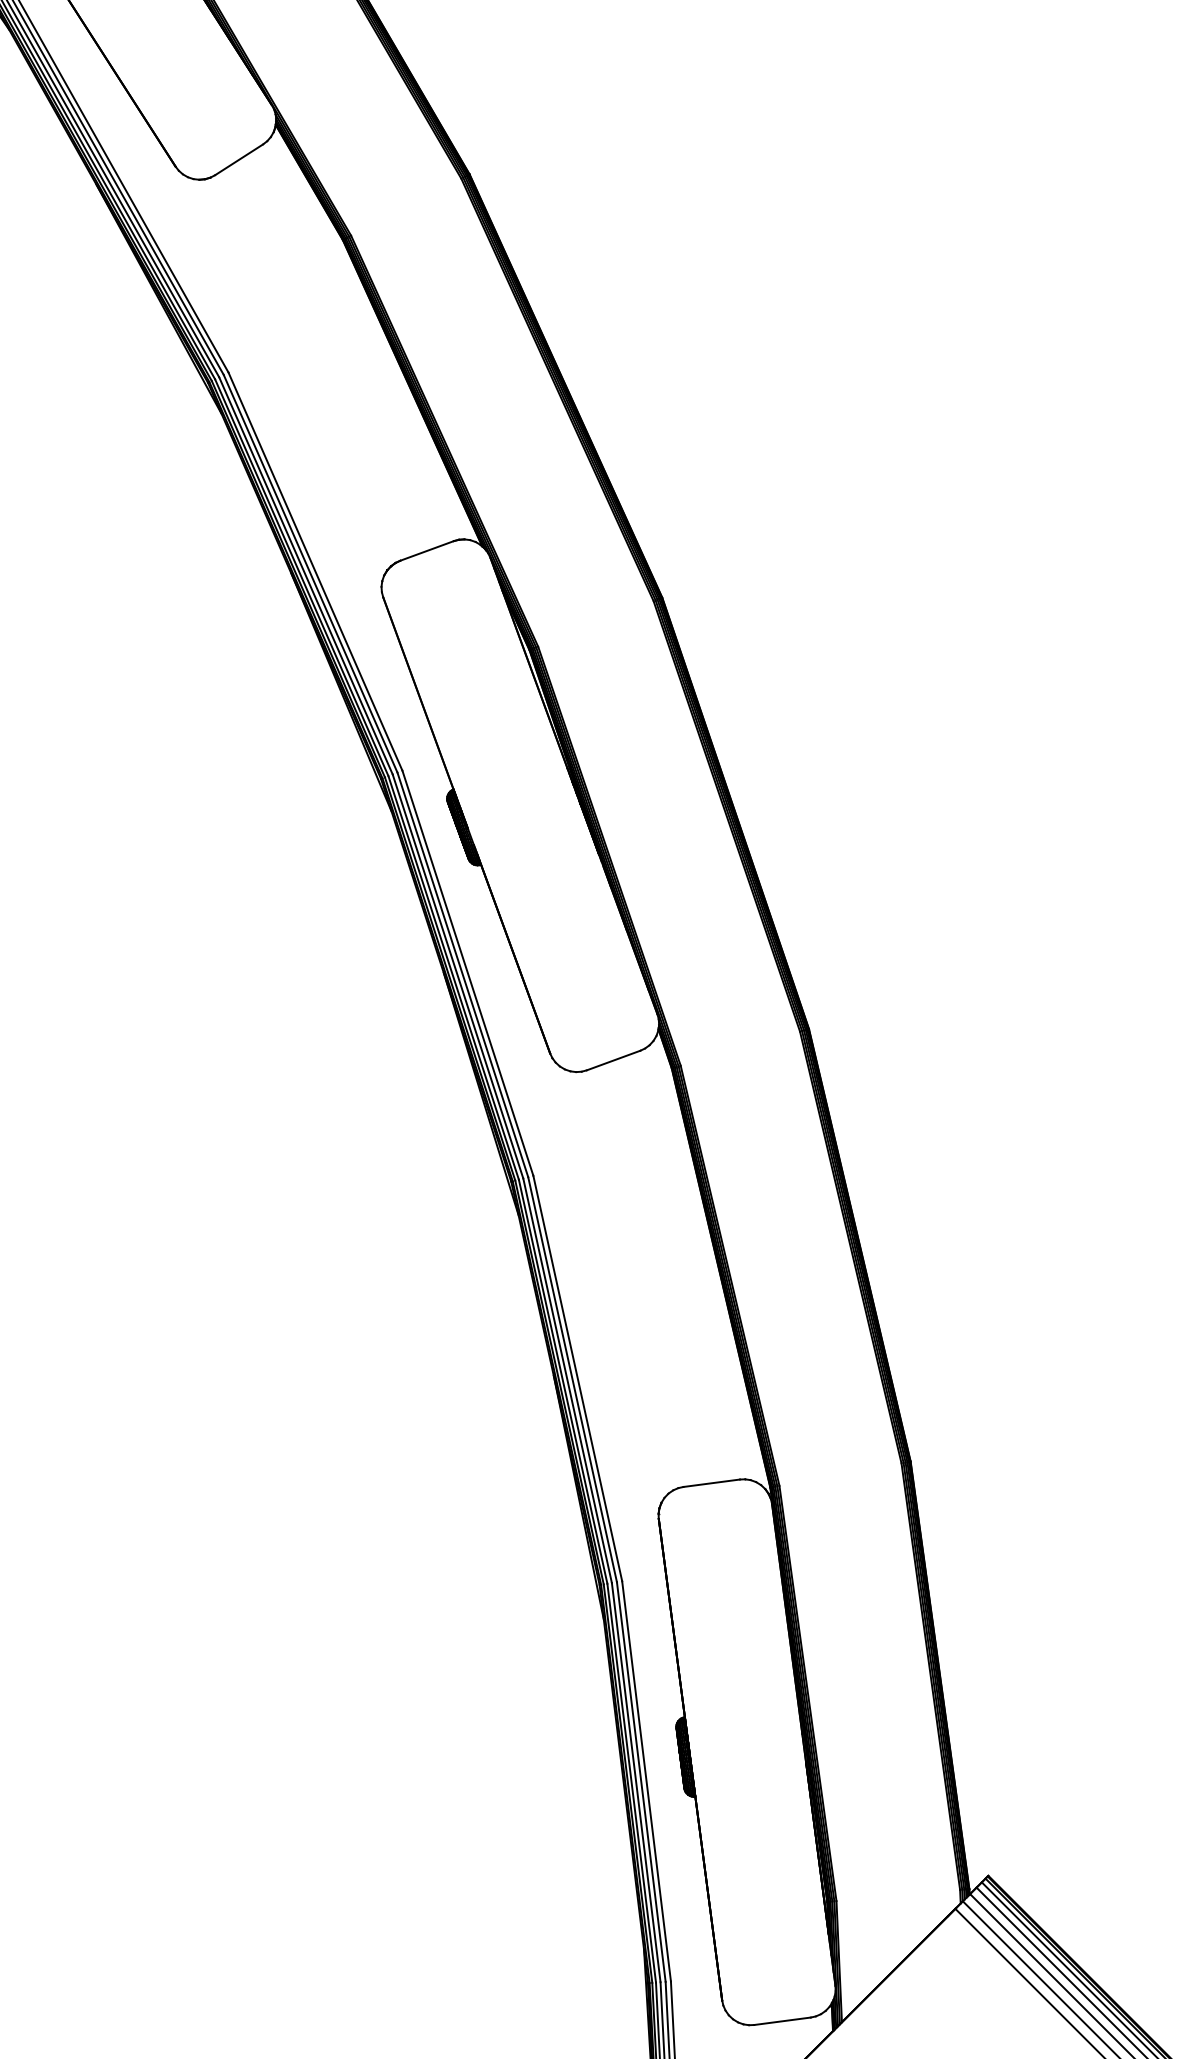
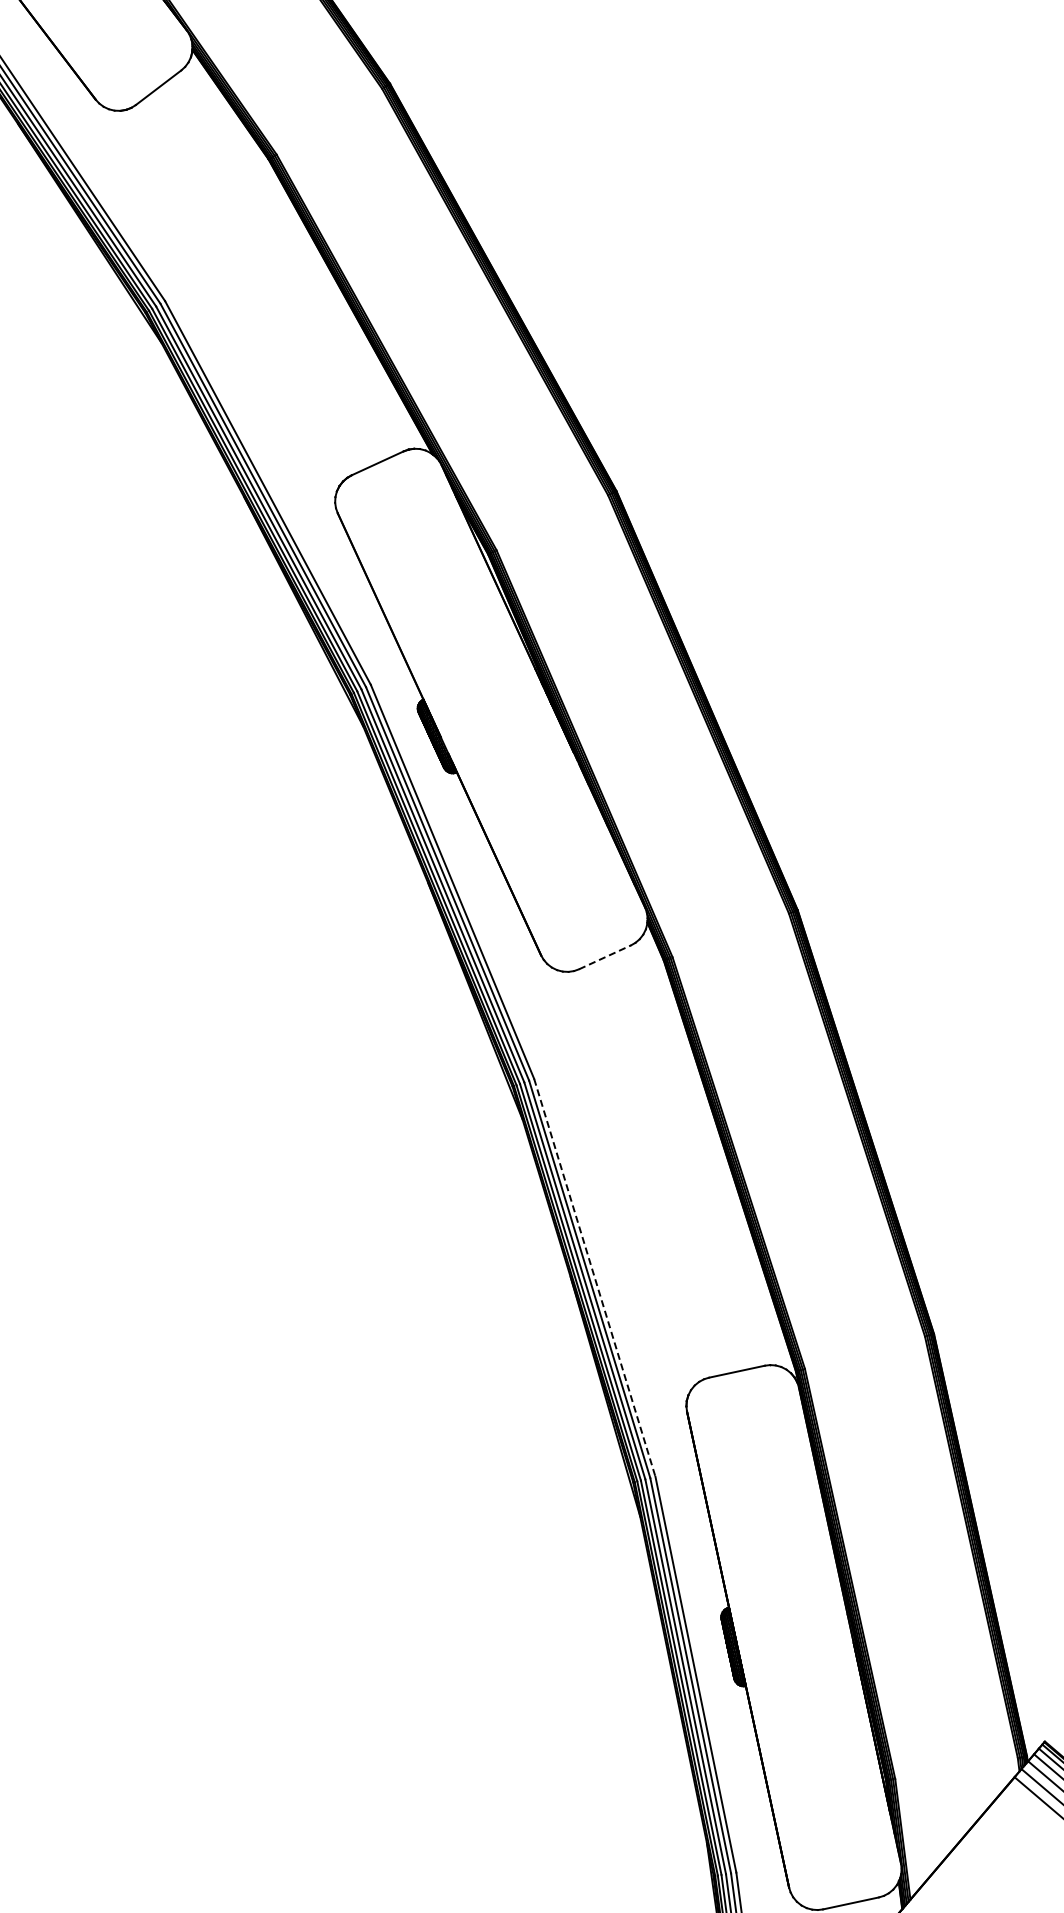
line: (613, 1060) -> (604, 957), solid -> dashed
line: (577, 1378) -> (594, 1277), solid -> dashed

